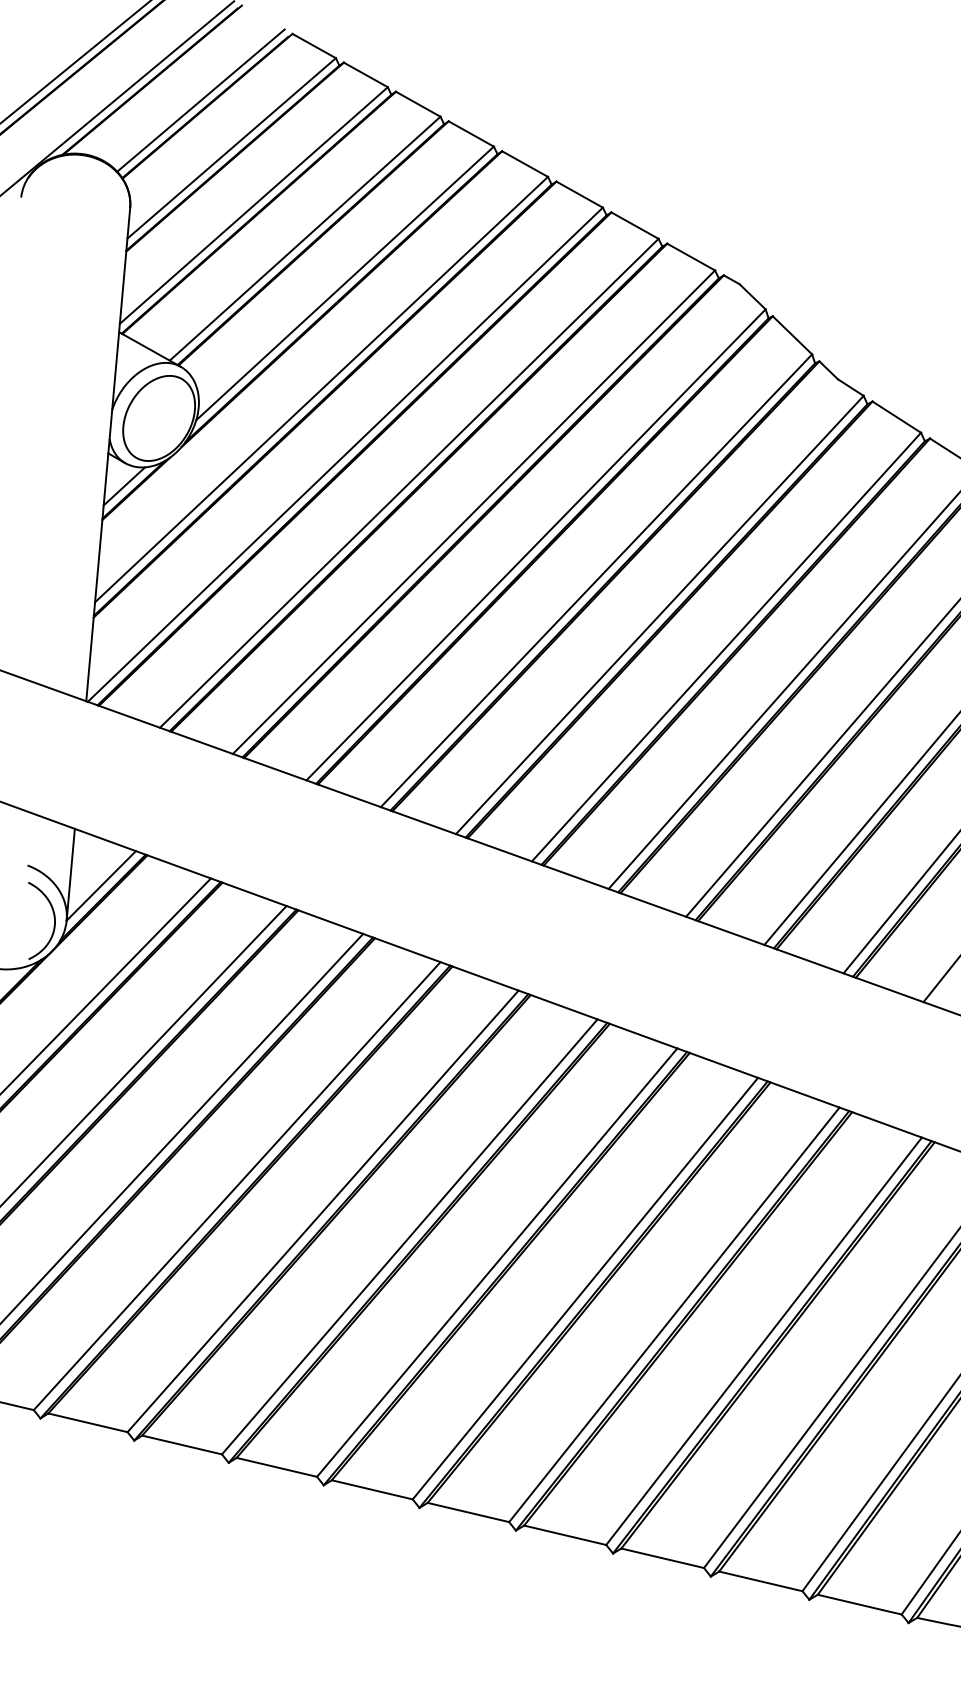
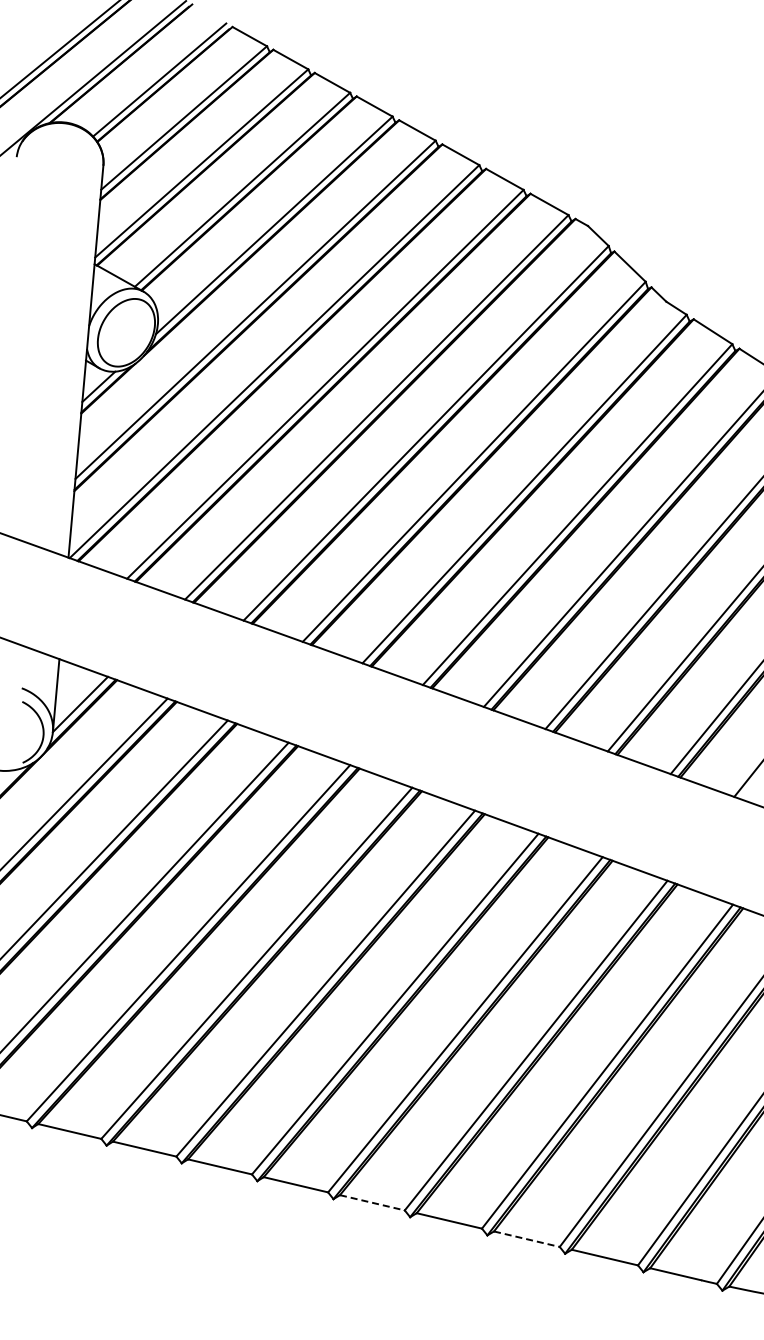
line: (468, 1512) -> (372, 1202), solid -> dashed
line: (662, 1558) -> (526, 1239), solid -> dashed

